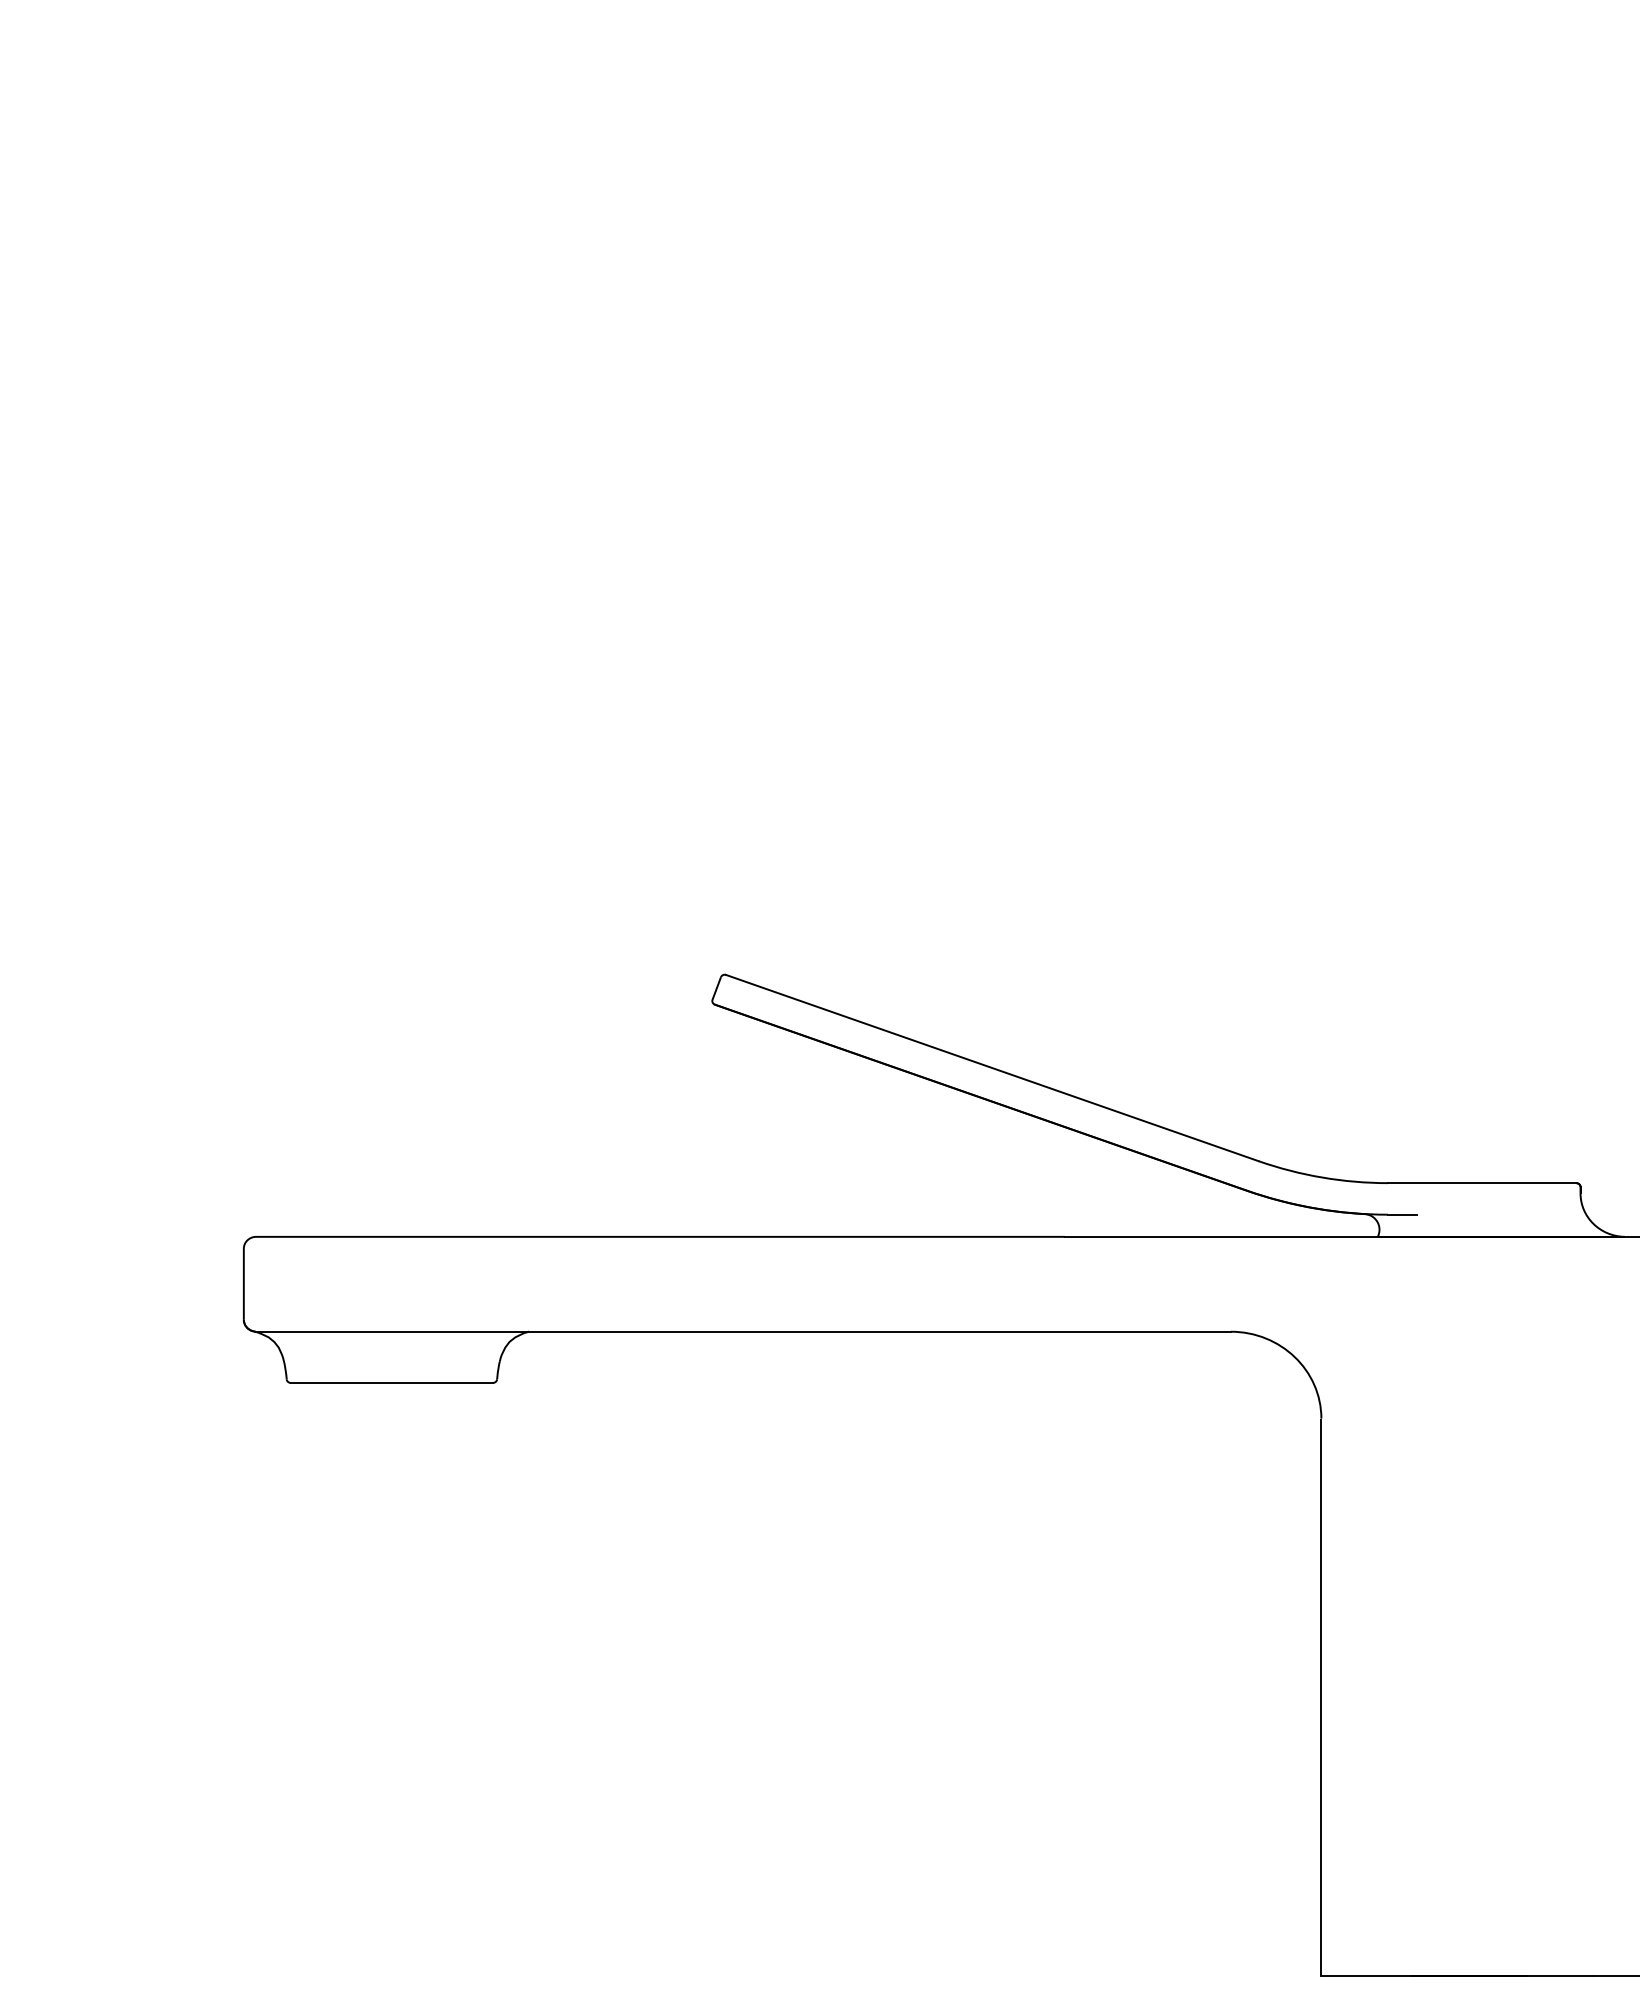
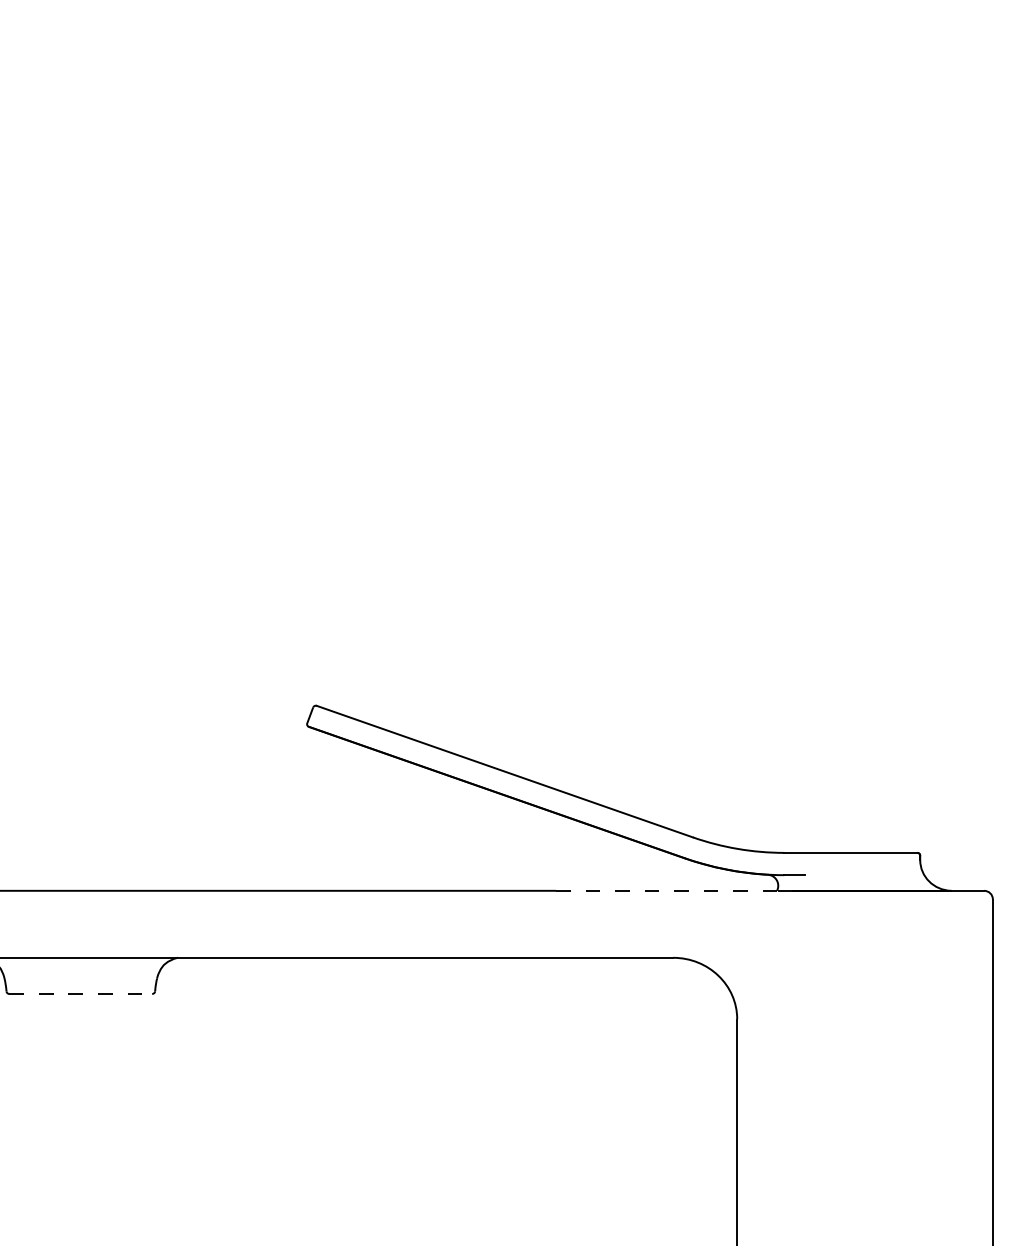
line: (1242, 1236) -> (681, 890), solid -> dashed
line: (392, 1382) -> (81, 993), solid -> dashed

